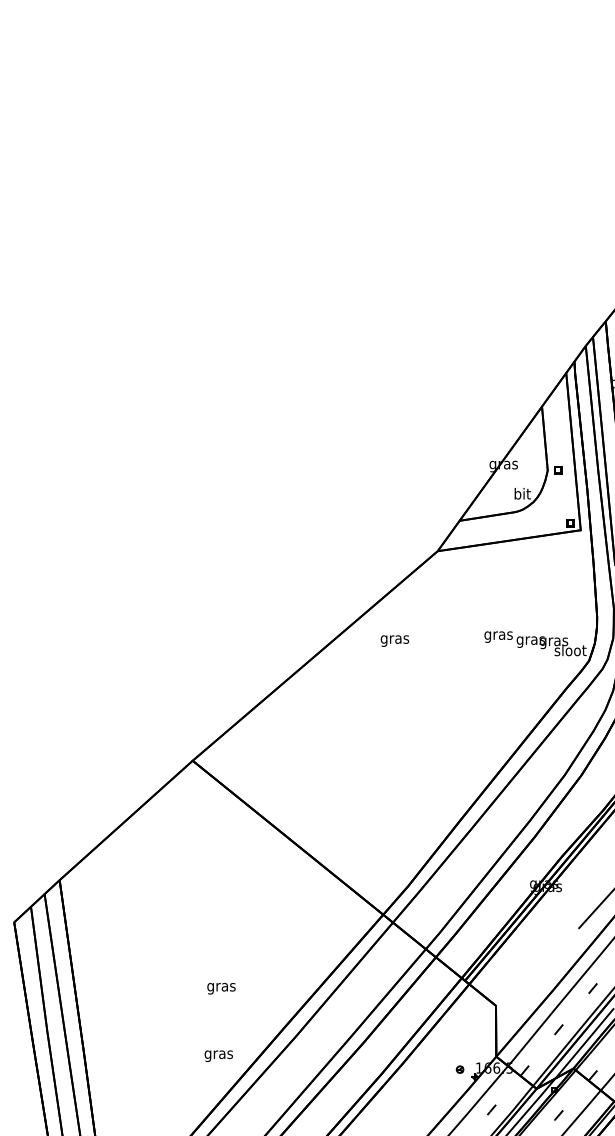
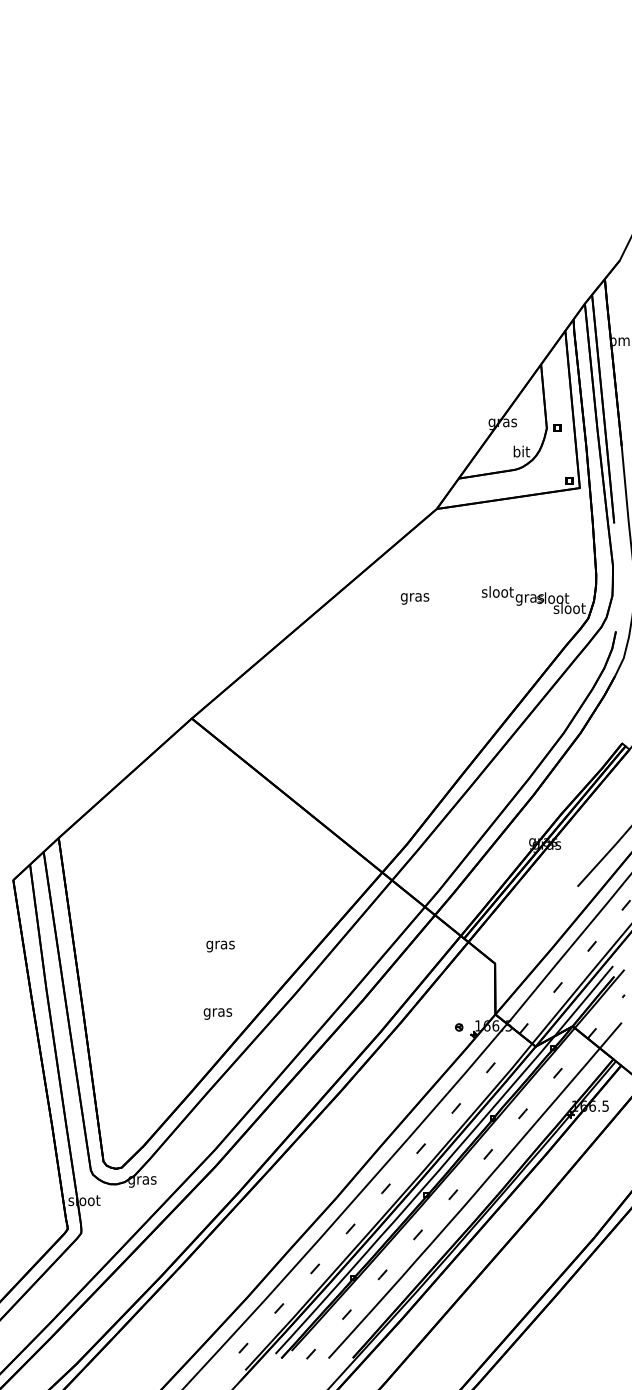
text: (498, 635) -> (497, 593), gras -> sloot
text: (394, 640) -> (414, 598), moved
text: (554, 641) -> (553, 599), gras -> sloot

